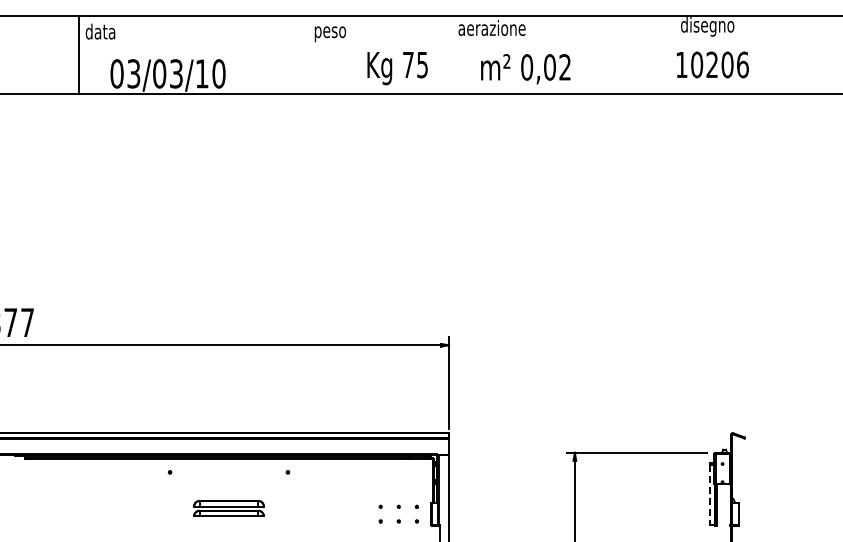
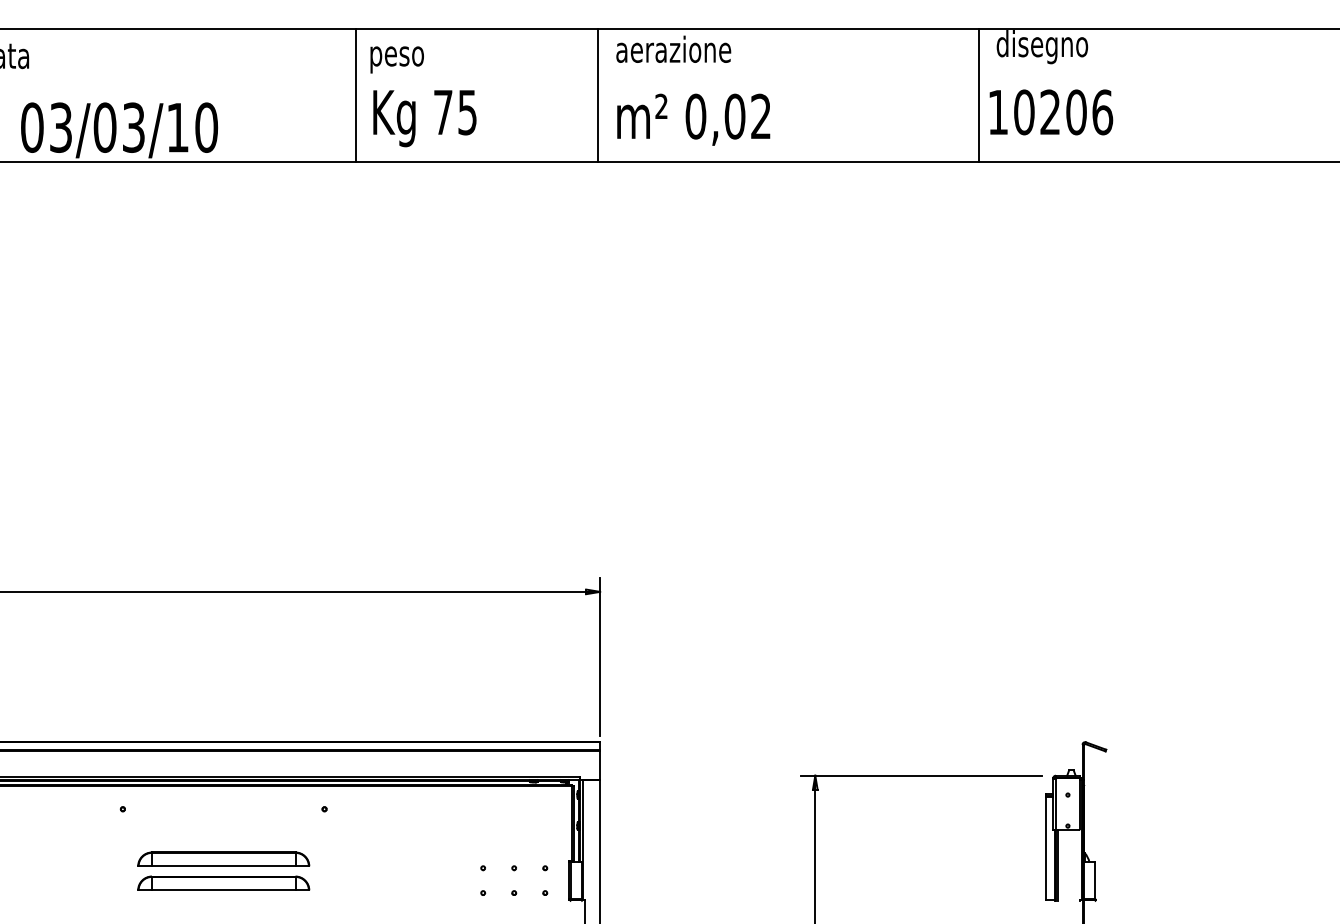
line: (306, 54) -> (356, 94), added
line: (447, 54) -> (597, 94), added
line: (670, 54) -> (978, 94), added
text: (397, 68) -> (424, 118), moved
text: (525, 69) -> (693, 120), moved
line: (709, 495) -> (1045, 848), dashed -> solid
part: (228, 508) -> (222, 871), size x1.43

